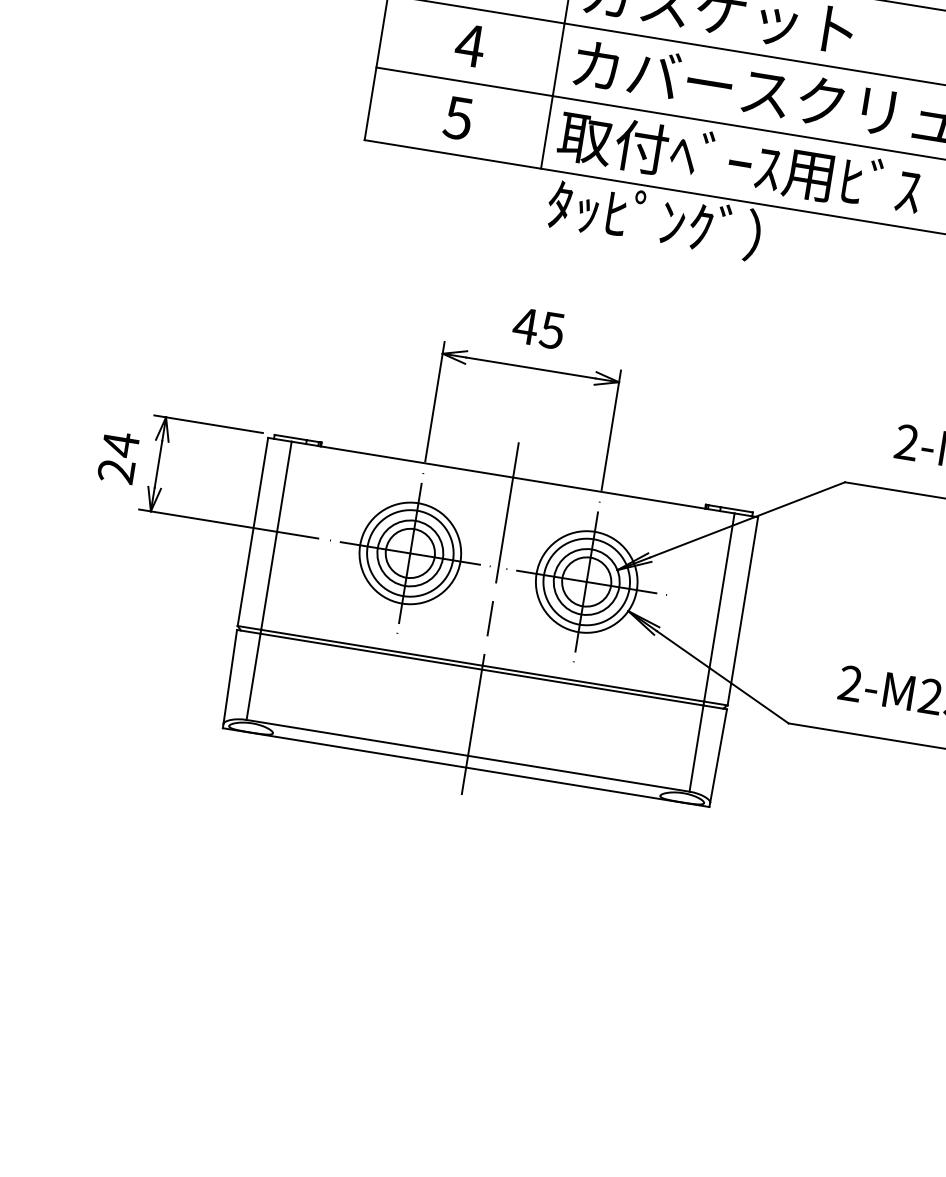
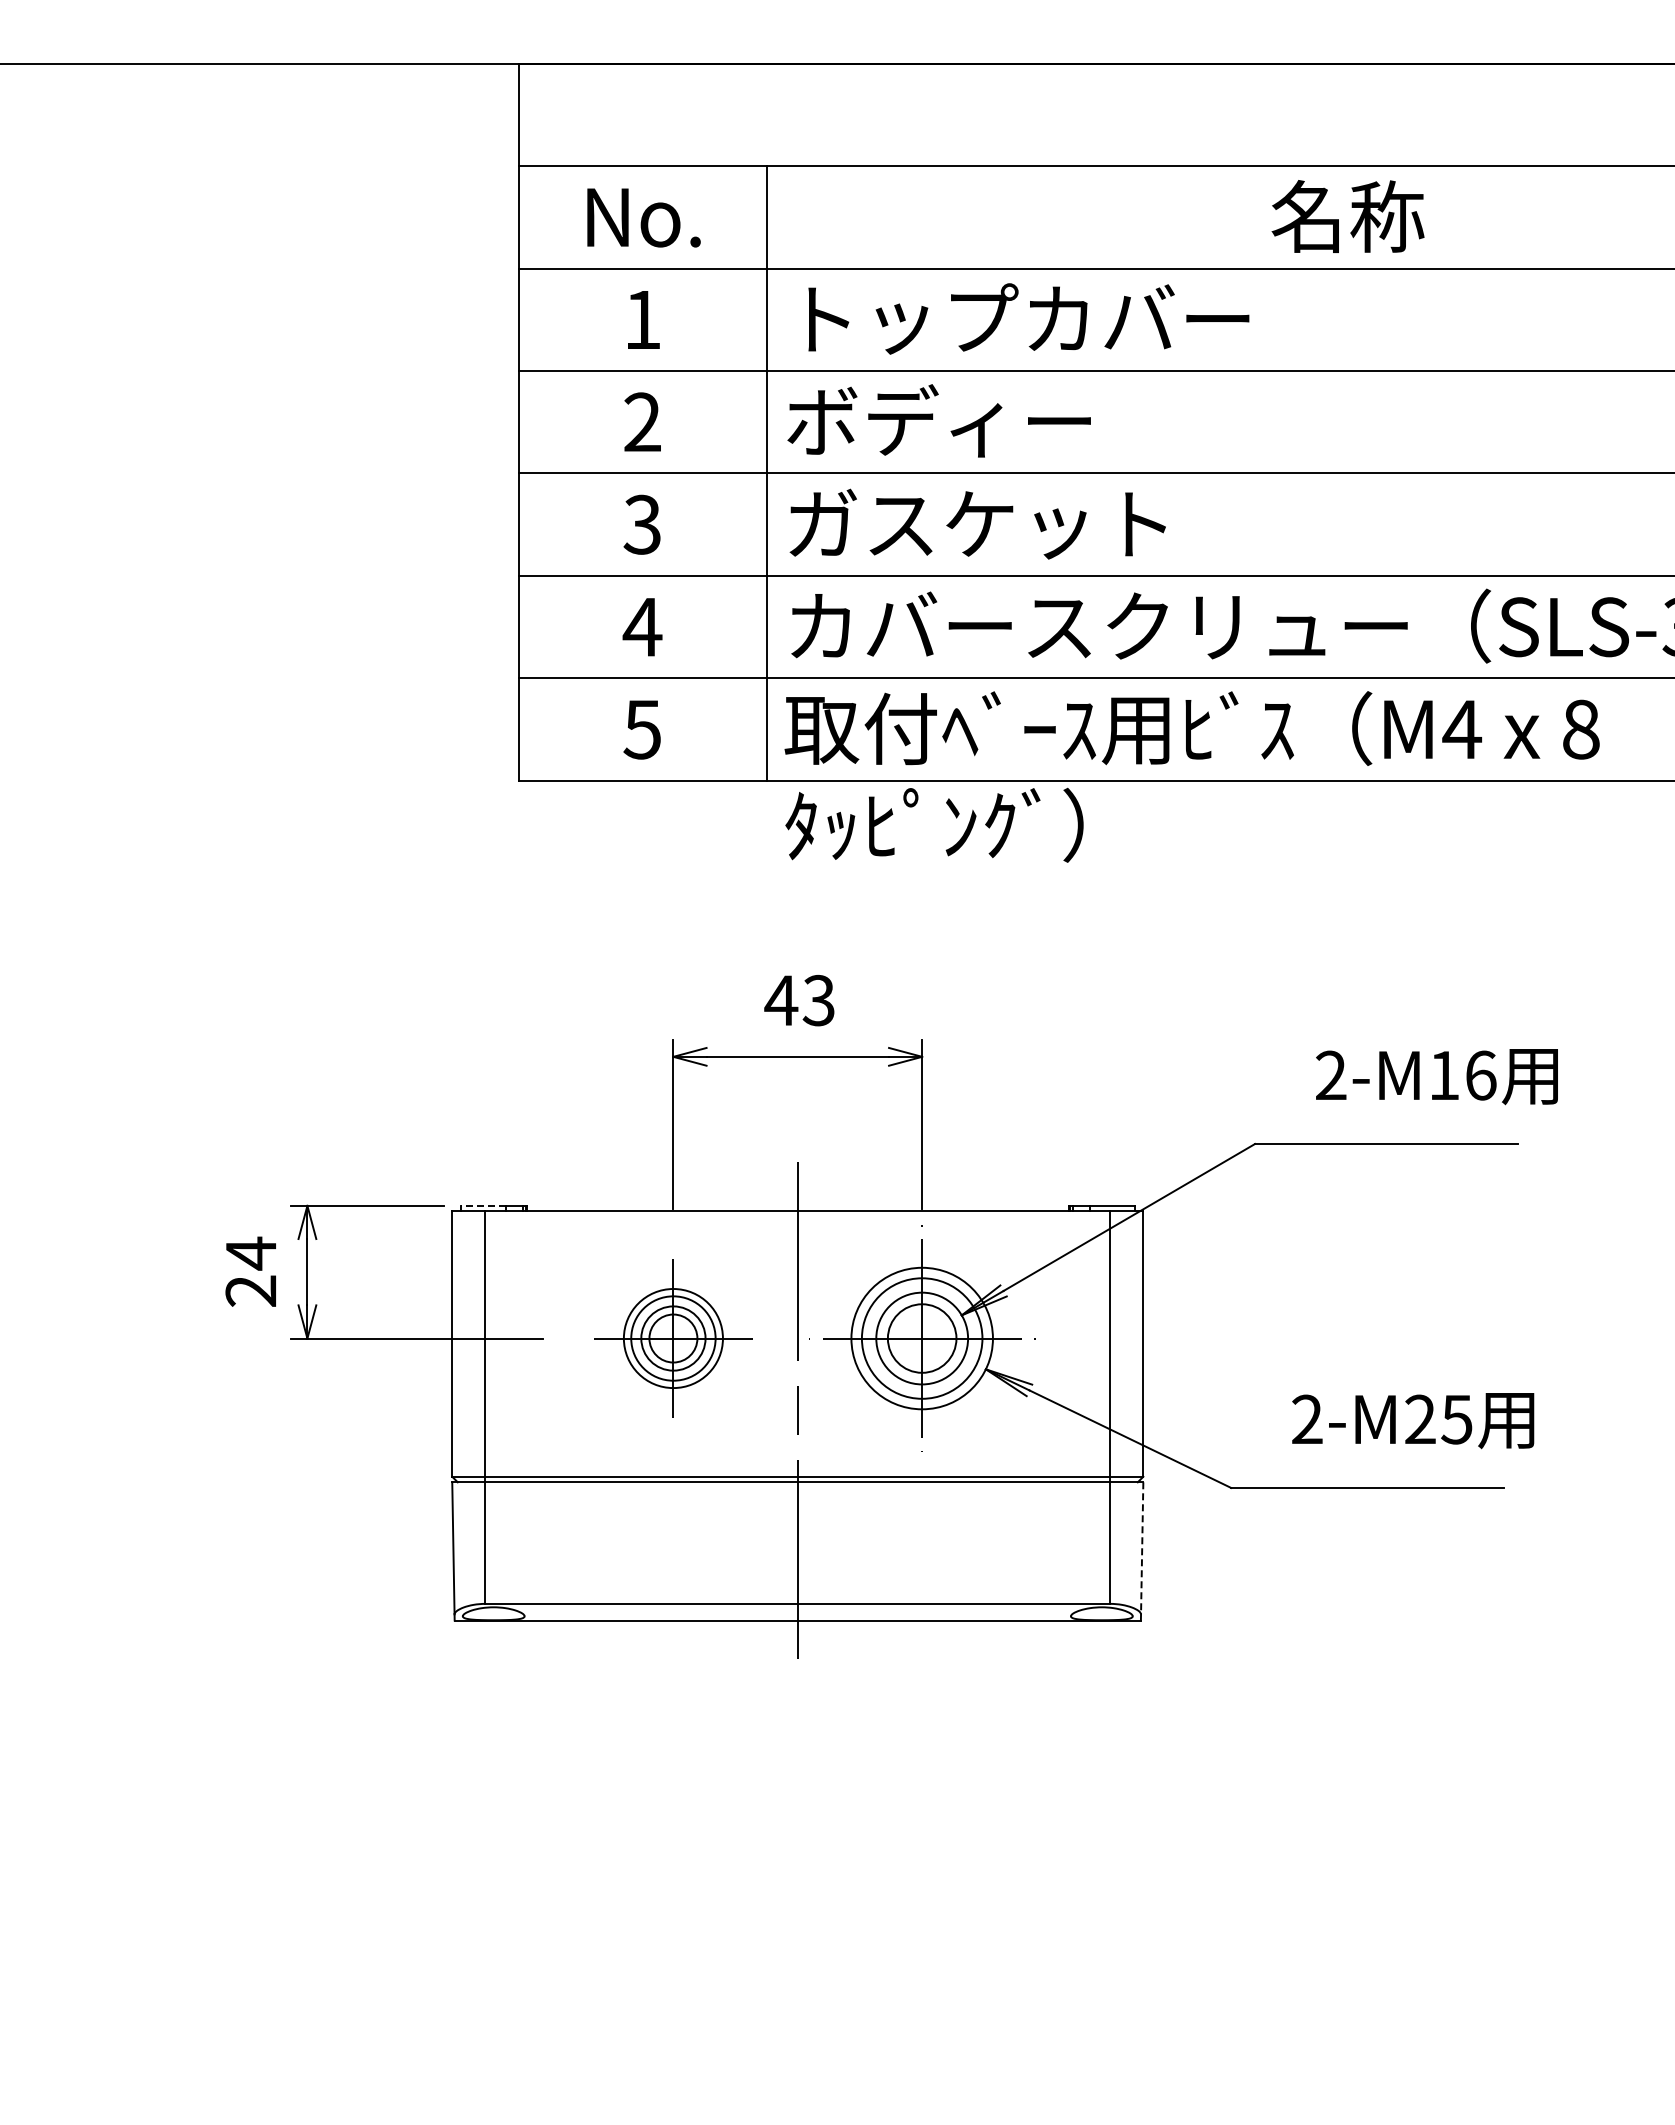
text: (552, 329) -> (818, 999), 45 -> 43
line: (290, 437) -> (483, 1205), solid -> dashed
part: (410, 553) -> (673, 1338), size x0.7
line: (718, 756) -> (1142, 1548), solid -> dashed

